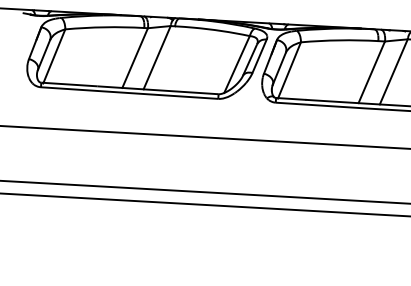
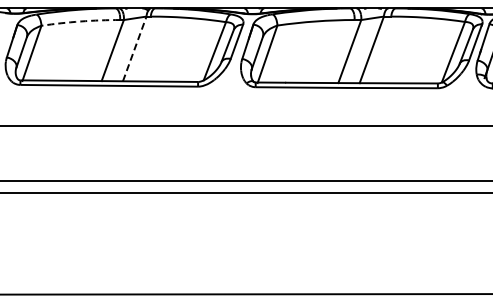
arc: (104, 27) -> (80, 21), solid -> dashed
line: (156, 57) -> (134, 48), solid -> dashed

